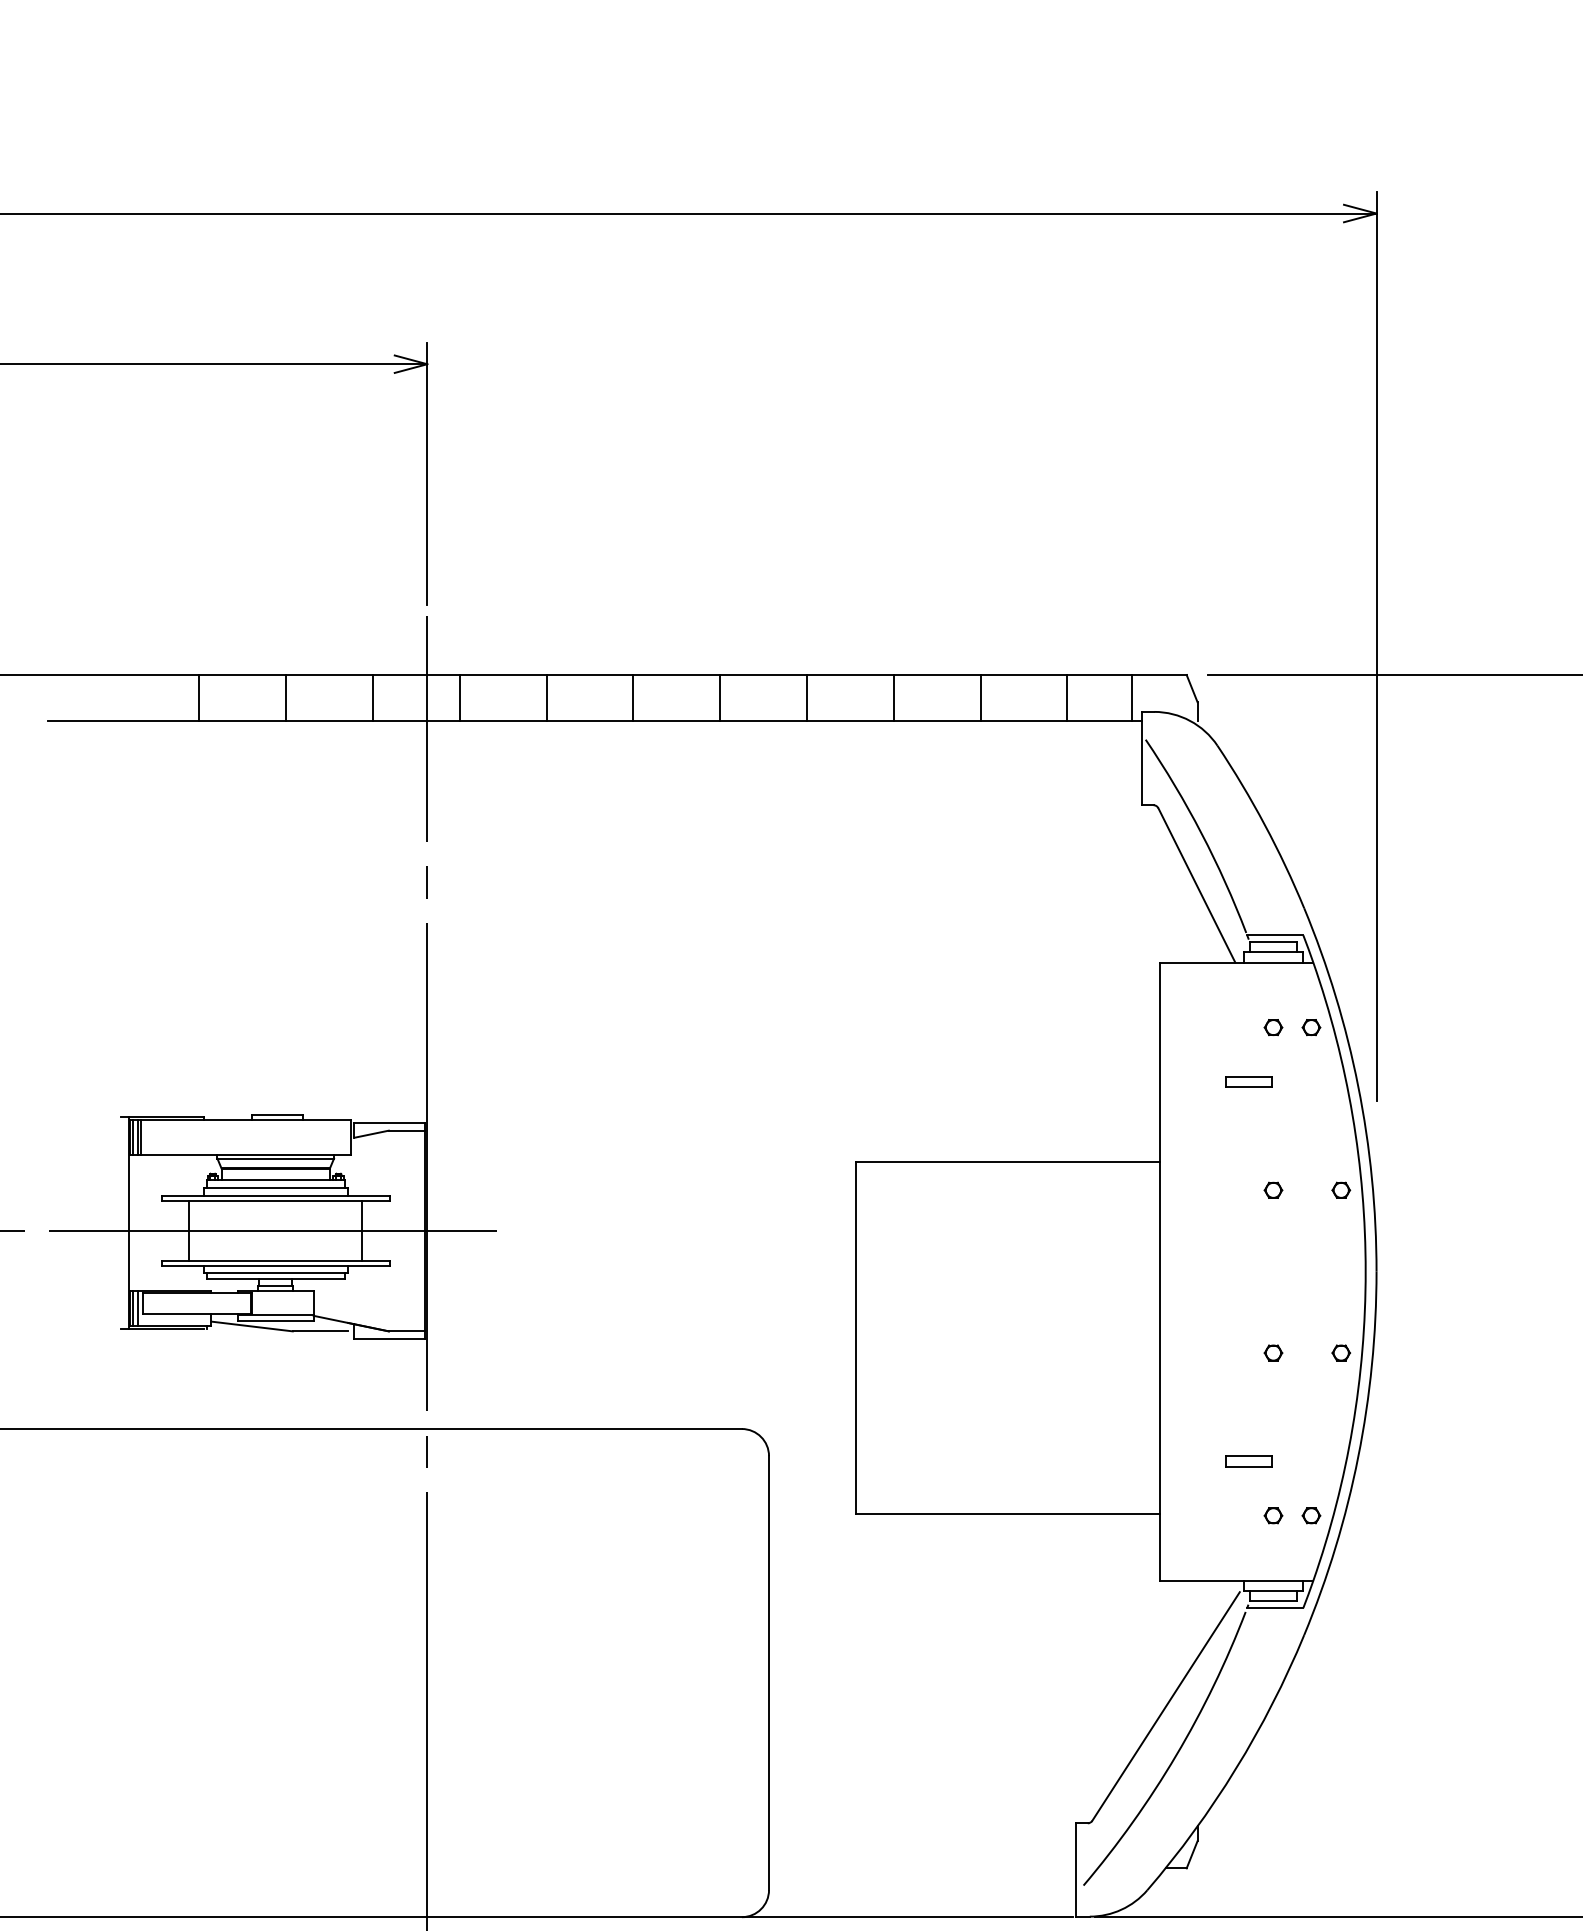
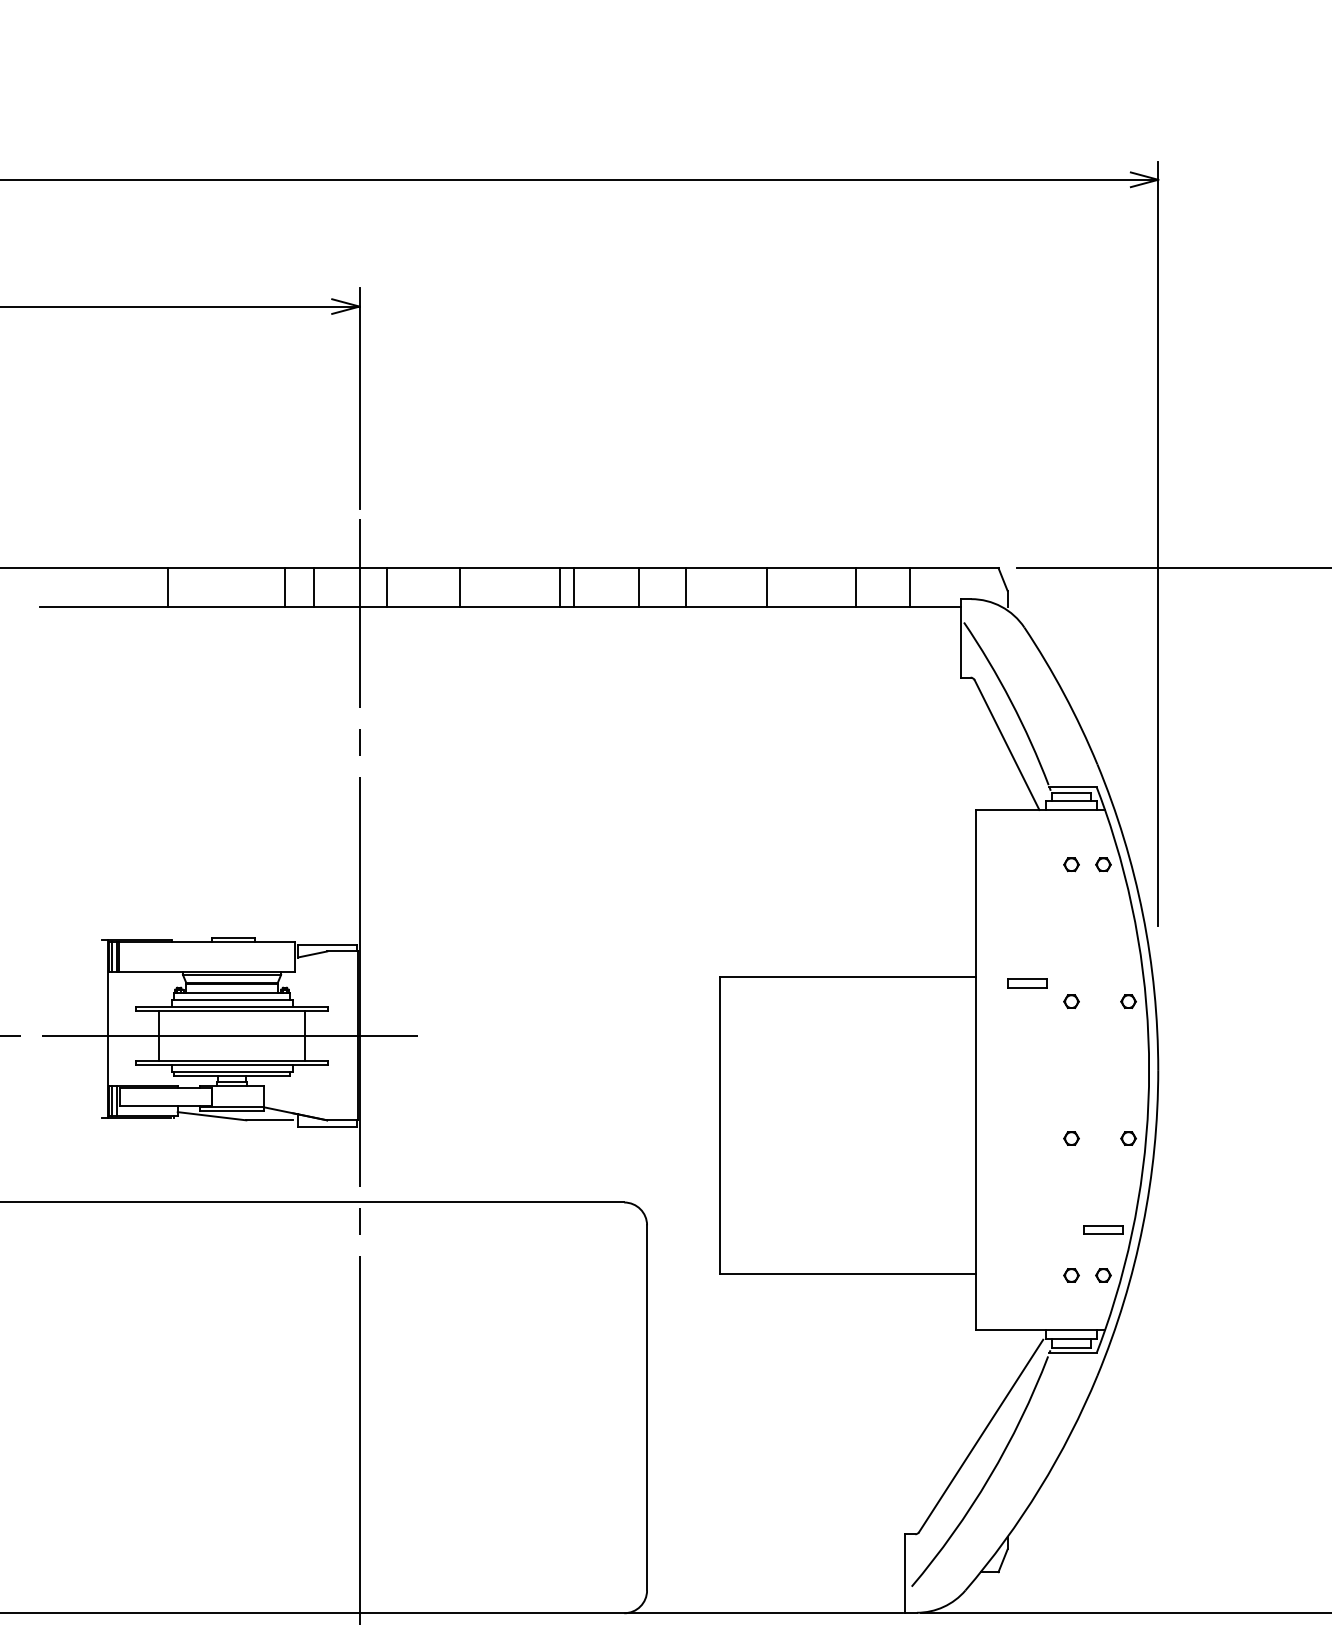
line: (286, 698) -> (284, 587), moved
line: (633, 698) -> (574, 587), moved
line: (720, 698) -> (559, 587), moved
line: (807, 698) -> (639, 587), moved
line: (893, 698) -> (686, 587), moved
line: (980, 698) -> (766, 587), moved
line: (1067, 698) -> (856, 587), moved
line: (1132, 698) -> (910, 587), moved
part: (1248, 1081) -> (1026, 983), moved
part: (1248, 1461) -> (1102, 1229), moved

